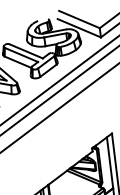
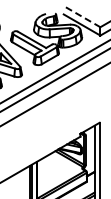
line: (79, 19) -> (83, 17), solid -> dashed

